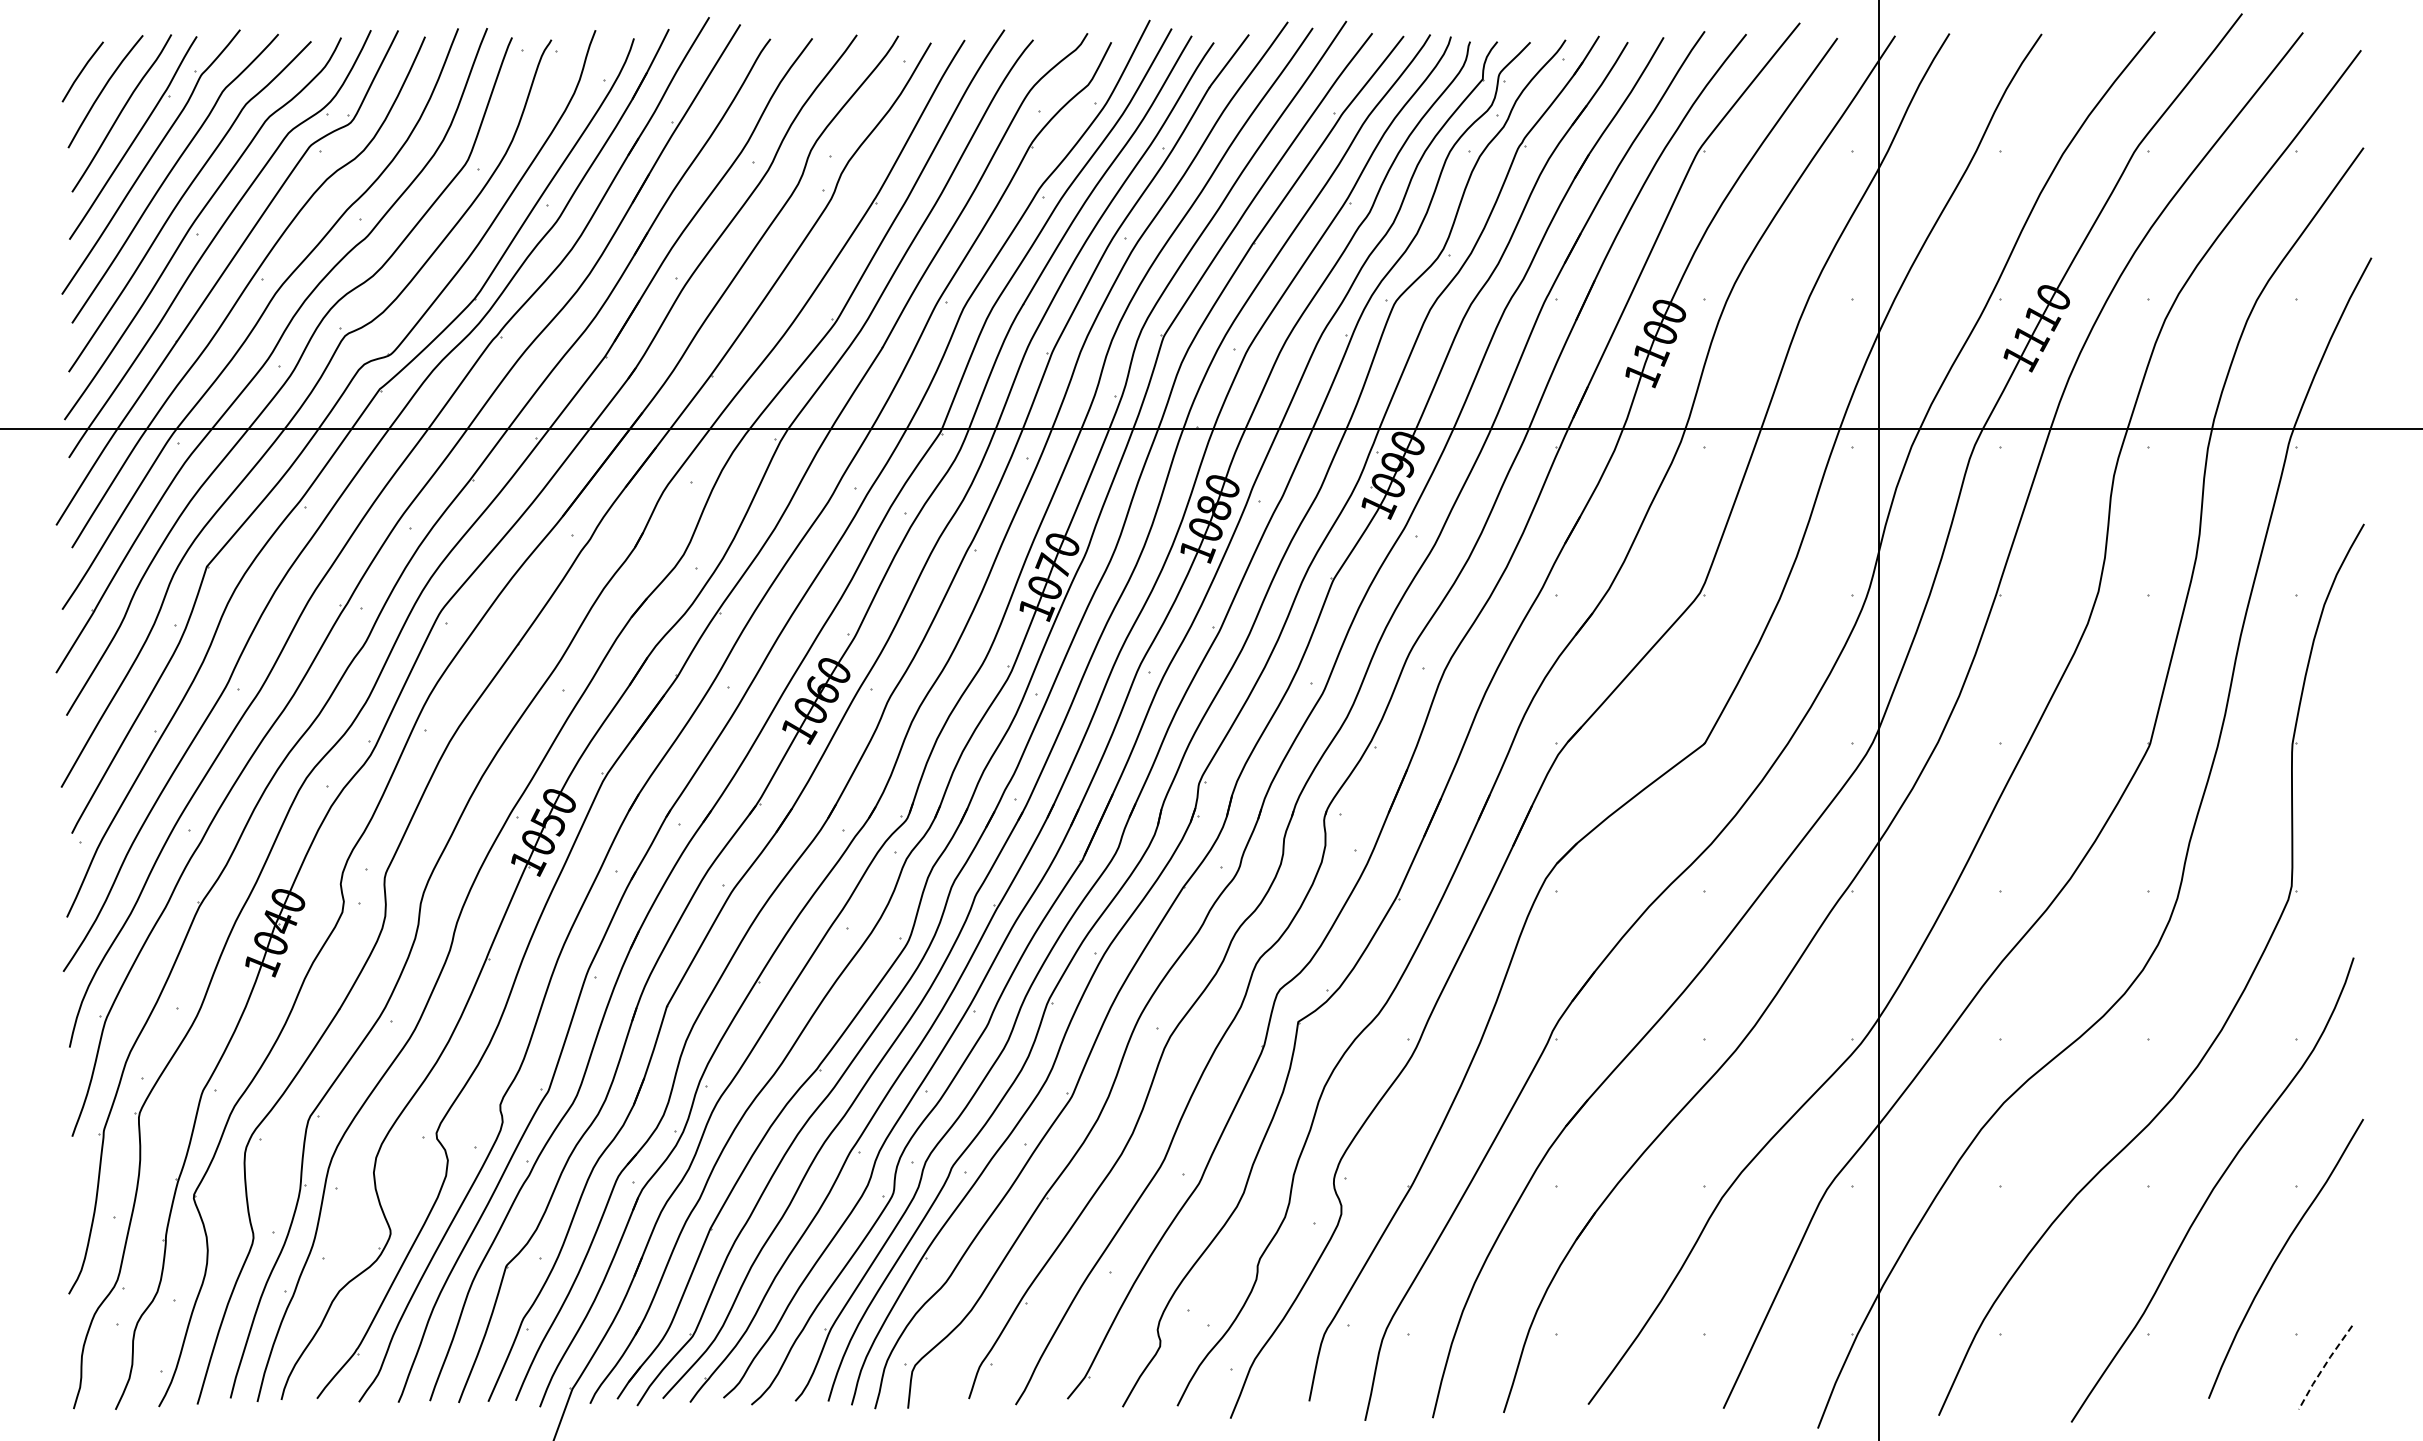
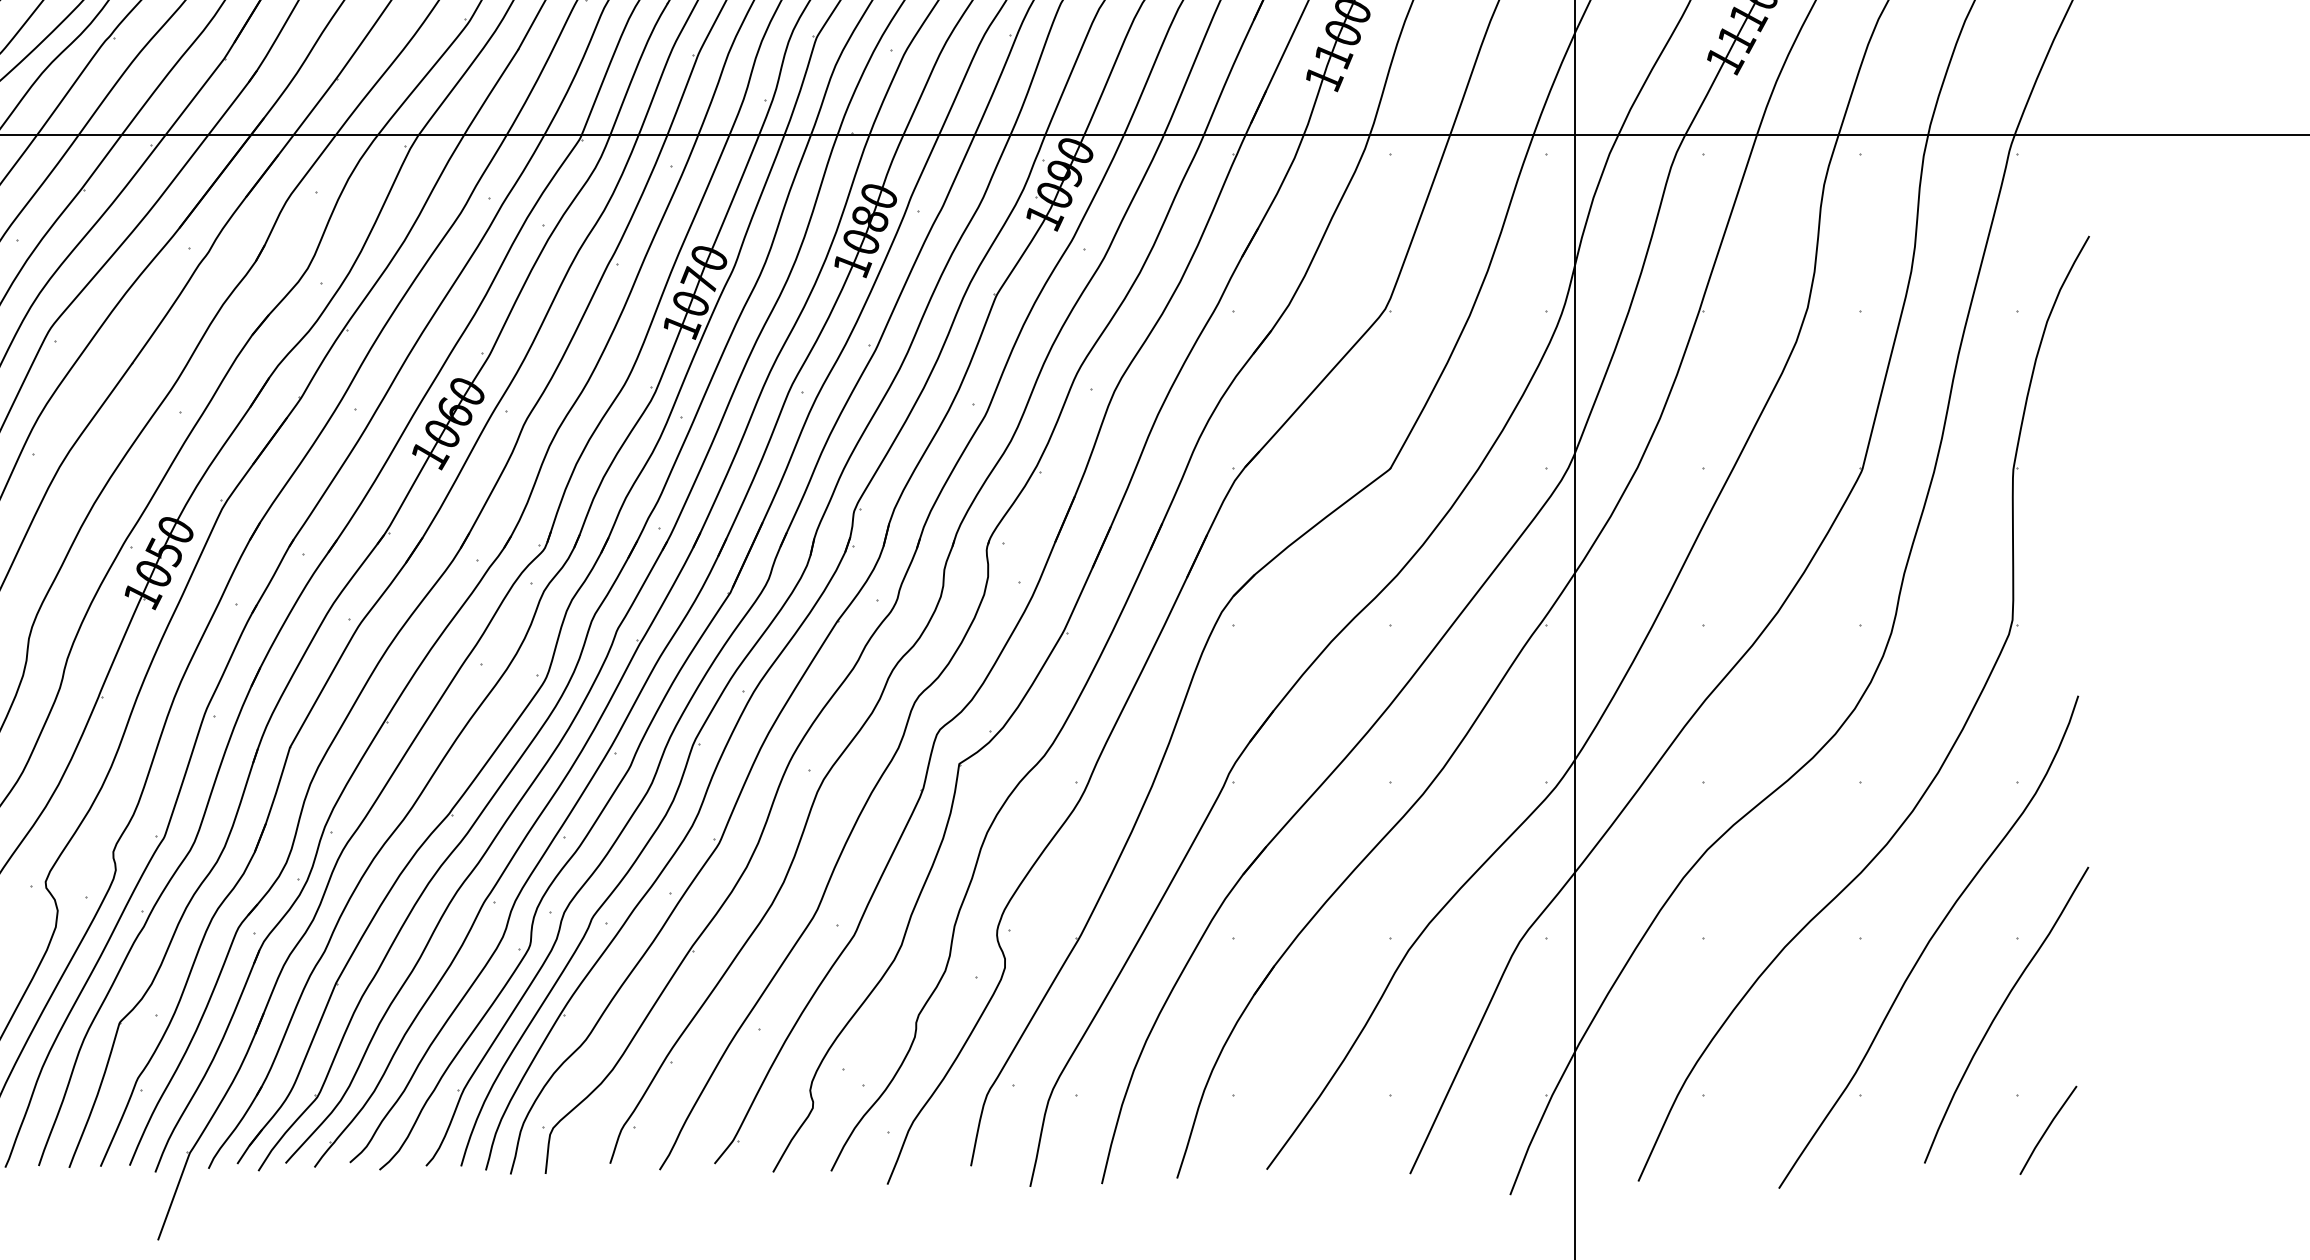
line: (2324, 1366) -> (2047, 1129), dashed -> solid

